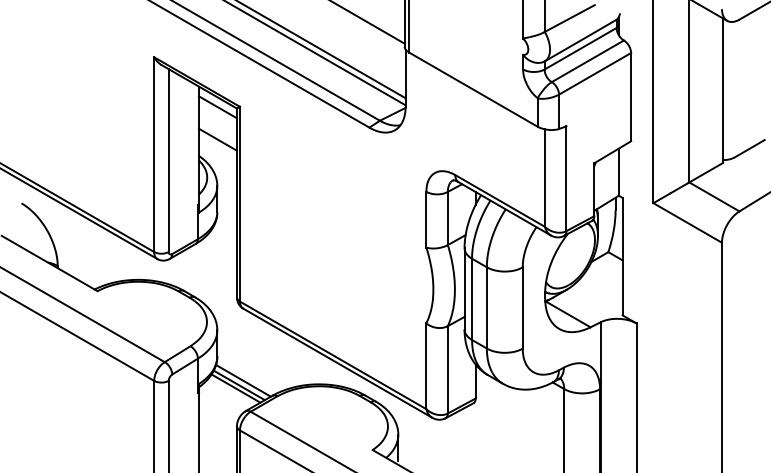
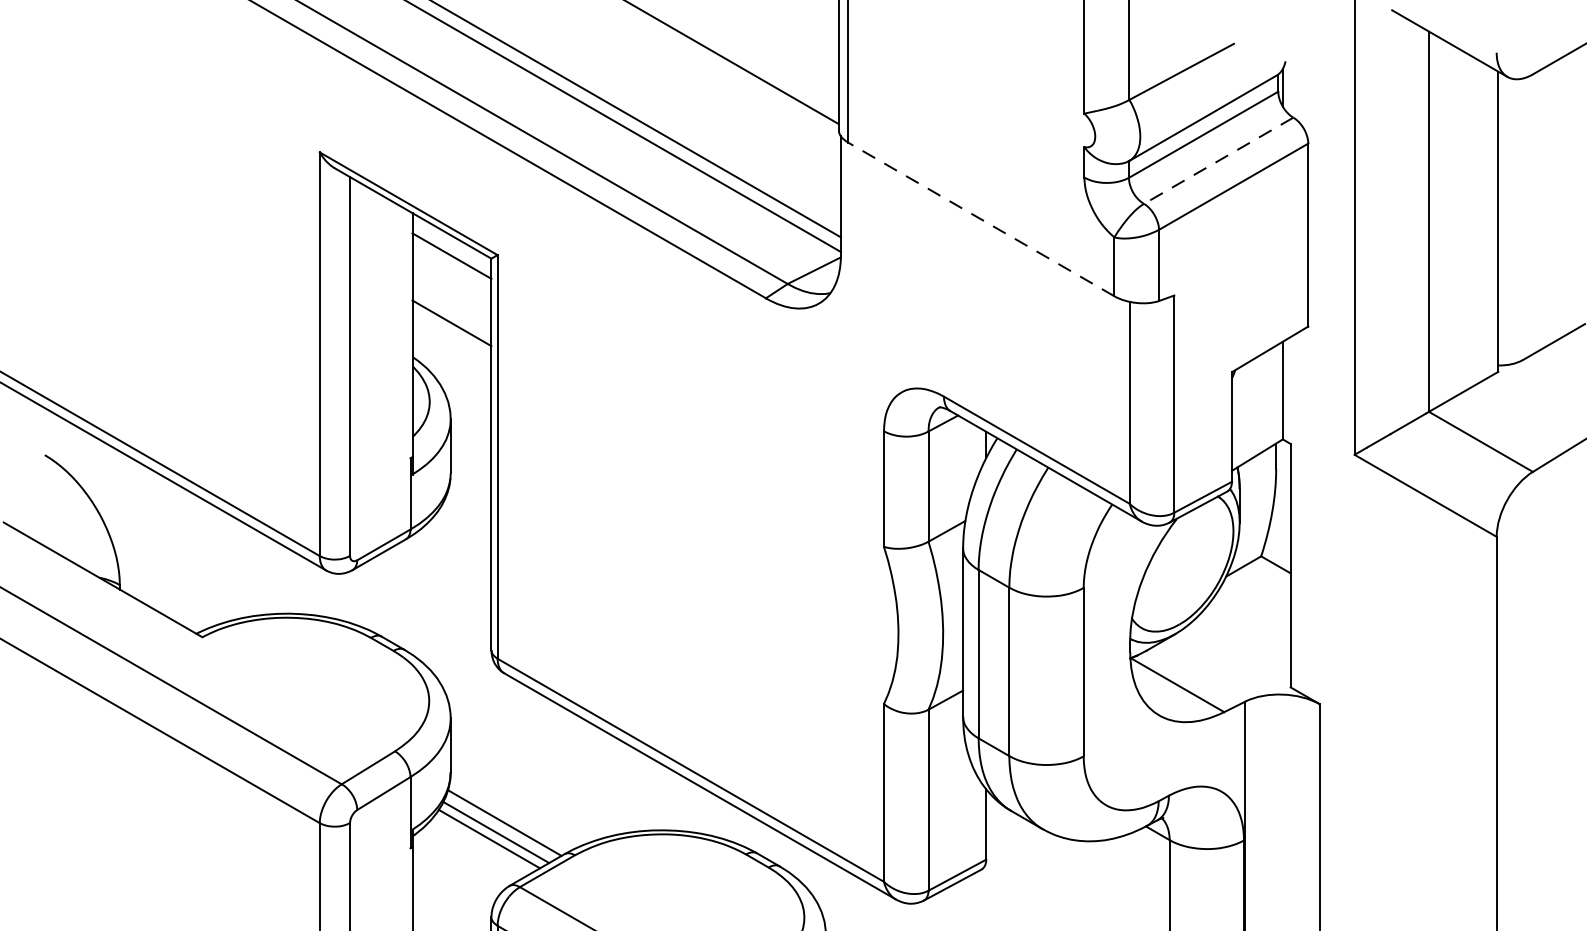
line: (587, 61) -> (1217, 161), solid -> dashed
line: (472, 89) -> (979, 219), solid -> dashed

